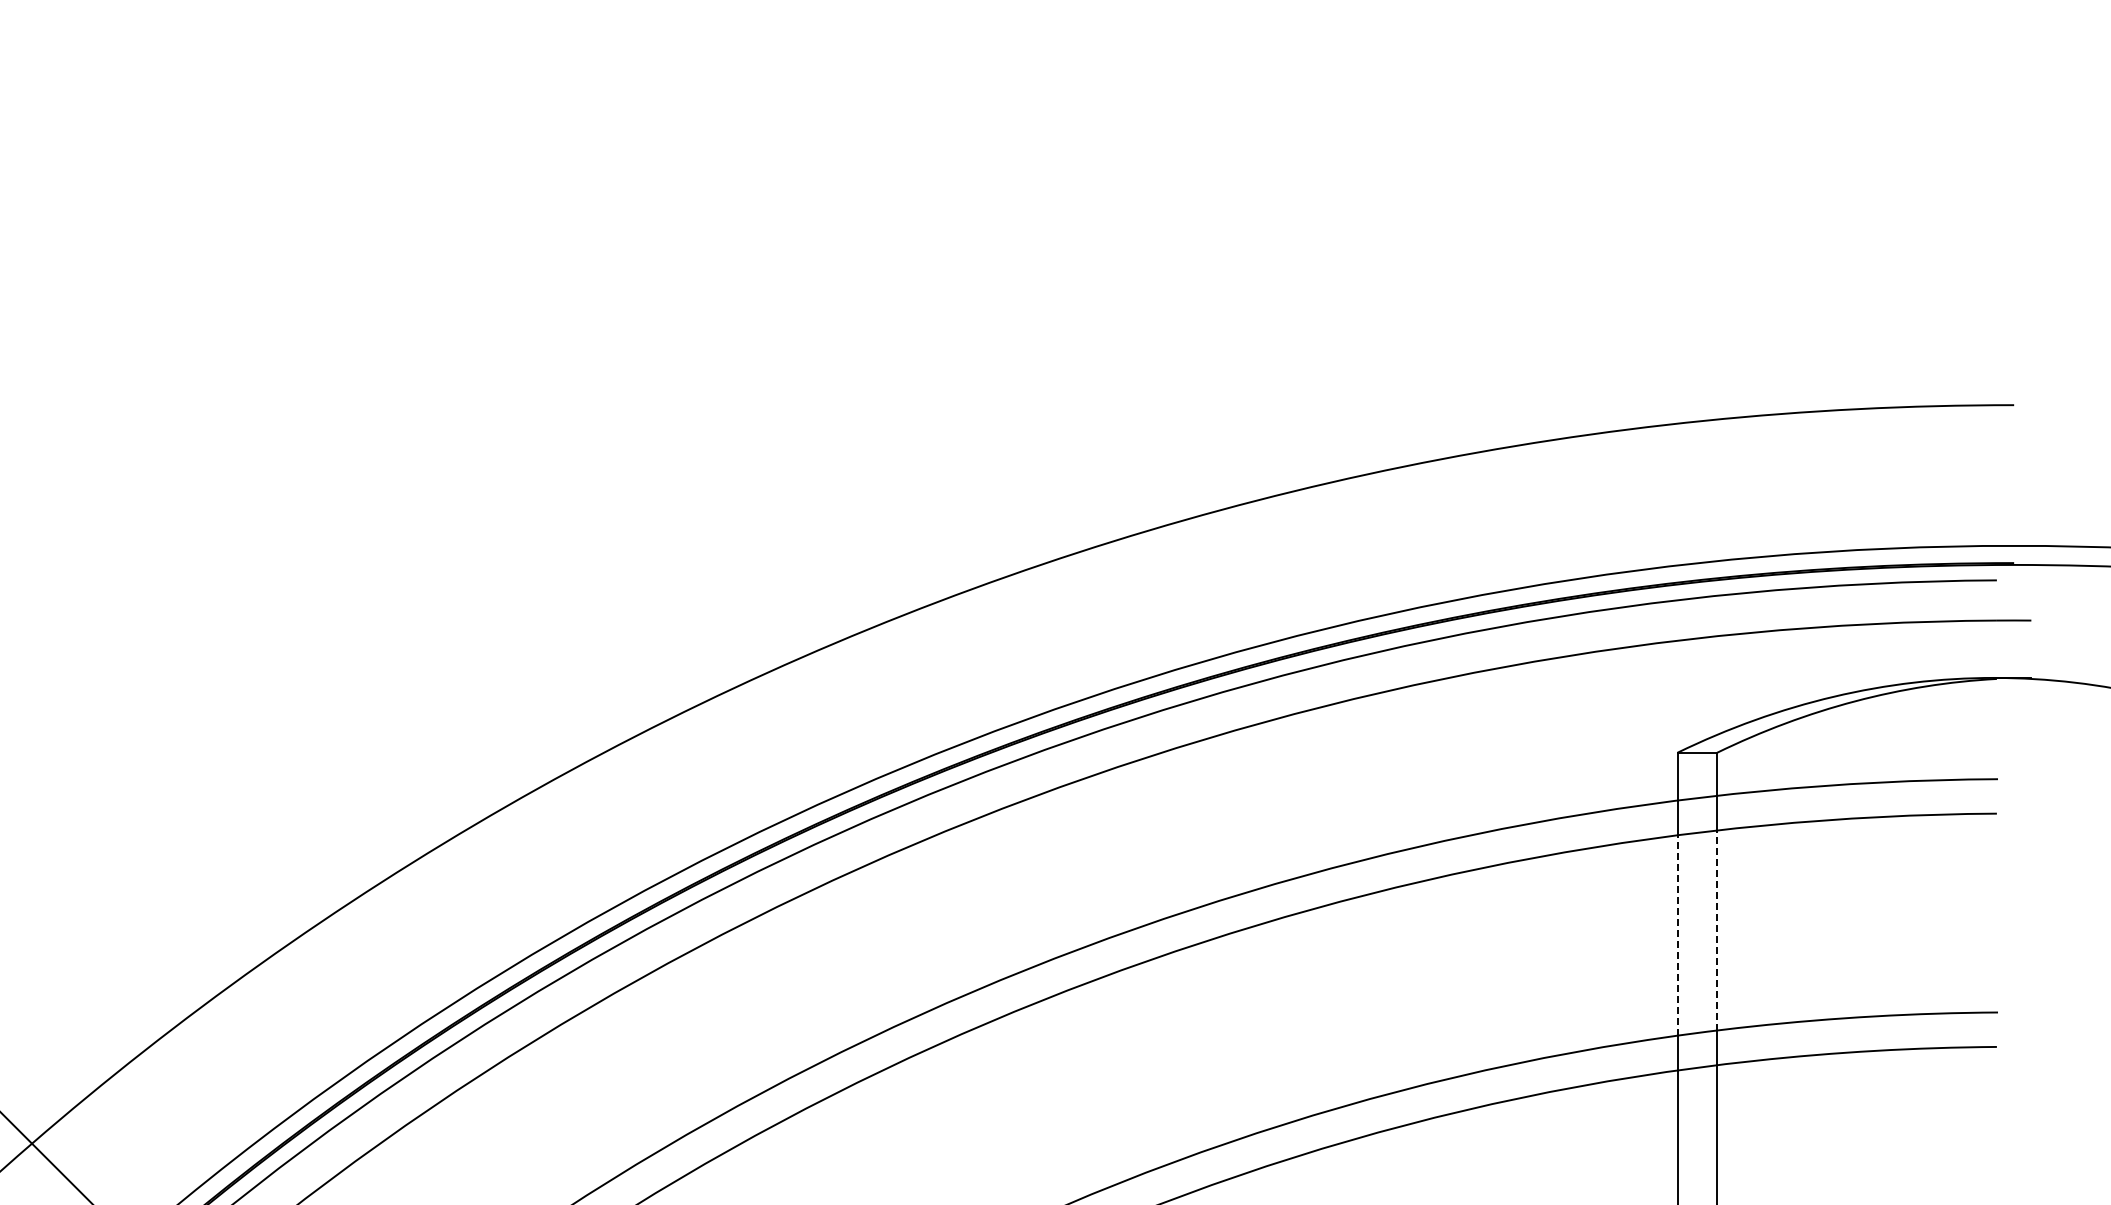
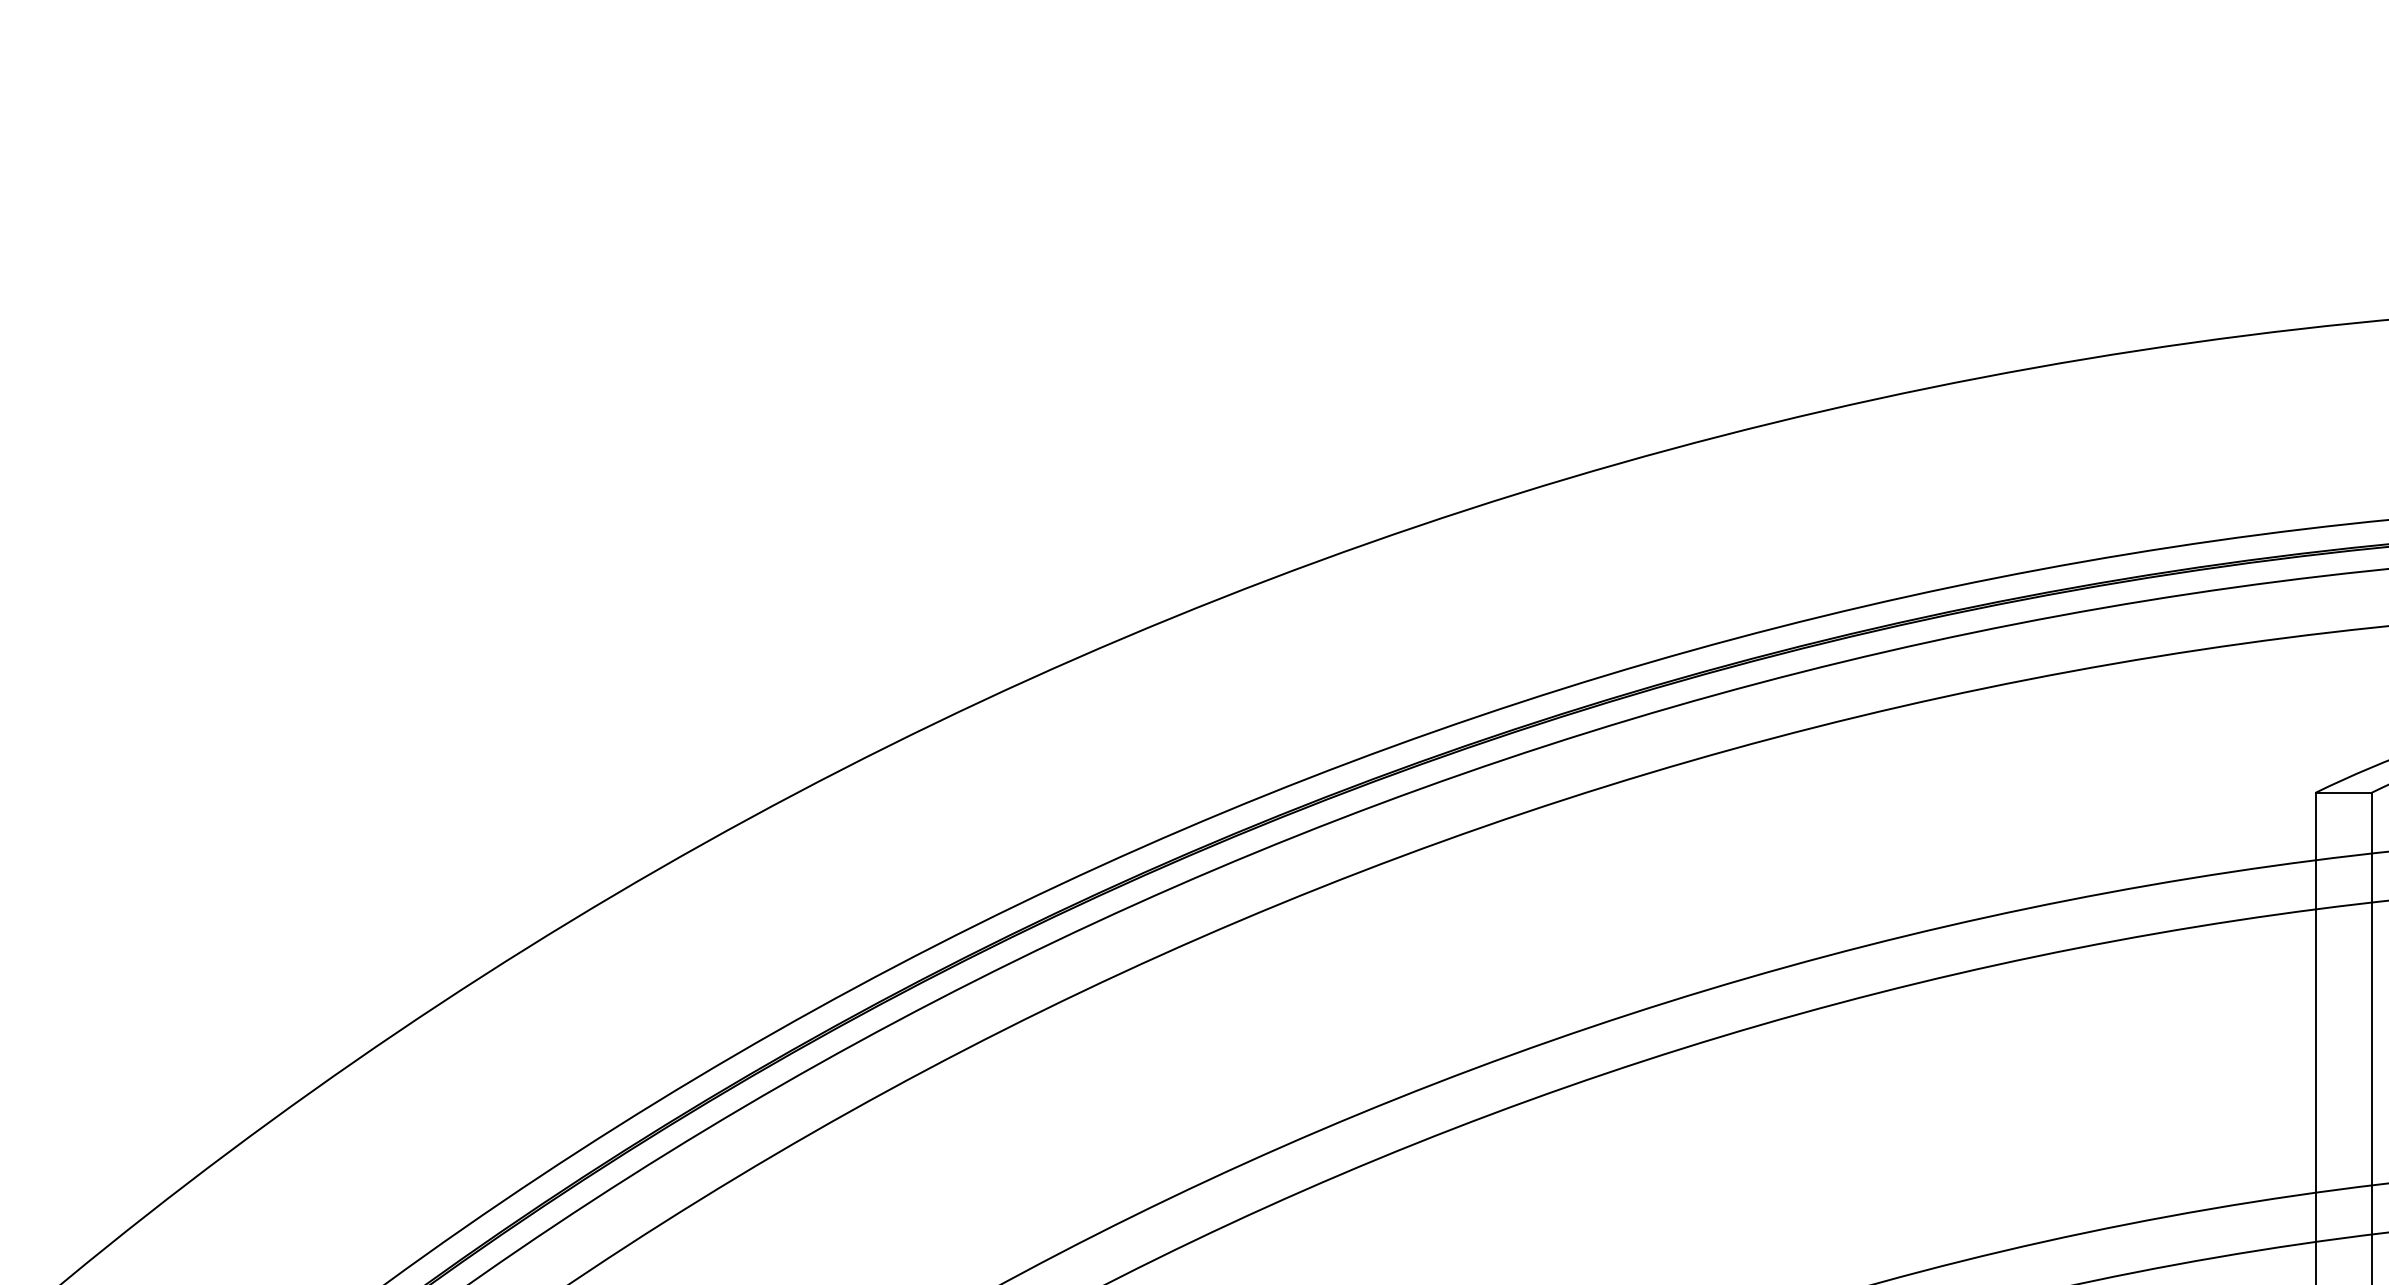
line: (1717, 930) -> (2372, 1043), dashed -> solid
line: (1677, 935) -> (2315, 1051), dashed -> solid

